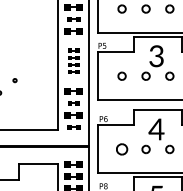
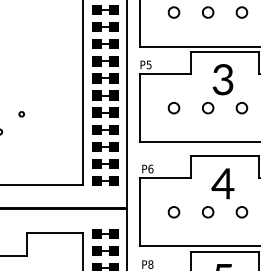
part: (73, 18) -> (105, 26), size x1.43
part: (73, 61) -> (105, 86), size x1.67
part: (73, 103) -> (105, 146), size x1.67
part: (73, 127) -> (105, 180), size x1.43
part: (121, 149) -> (173, 212), size x0.71

